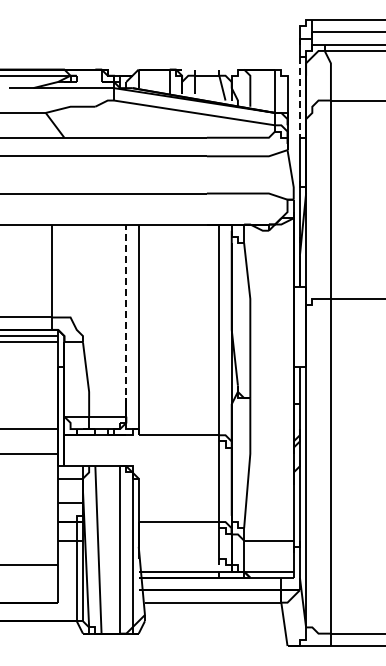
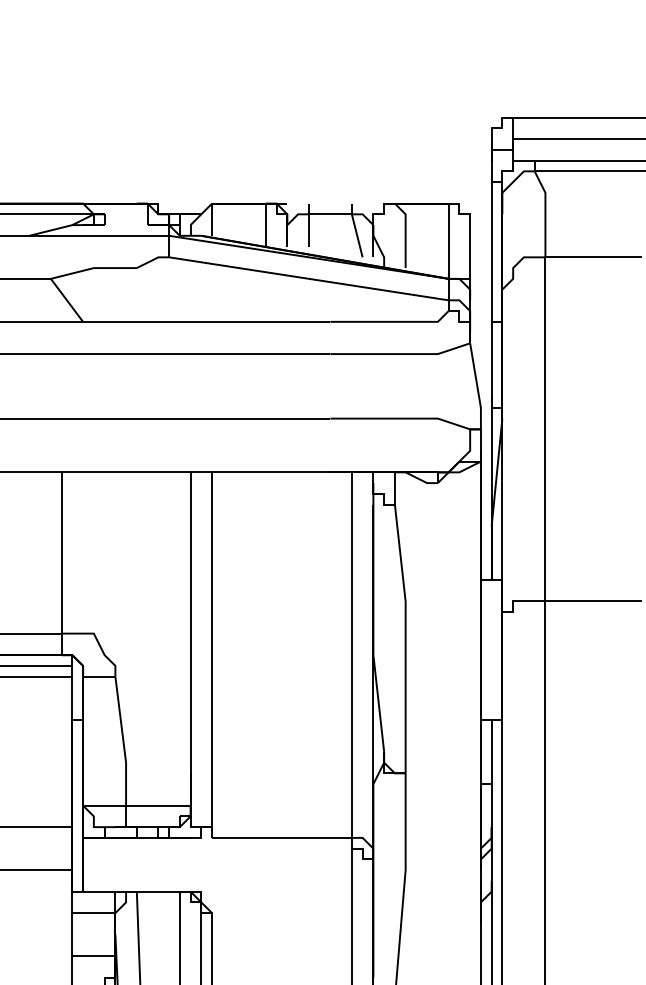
line: (299, 97) -> (490, 252), dashed -> solid
line: (126, 320) -> (190, 638), dashed -> solid

